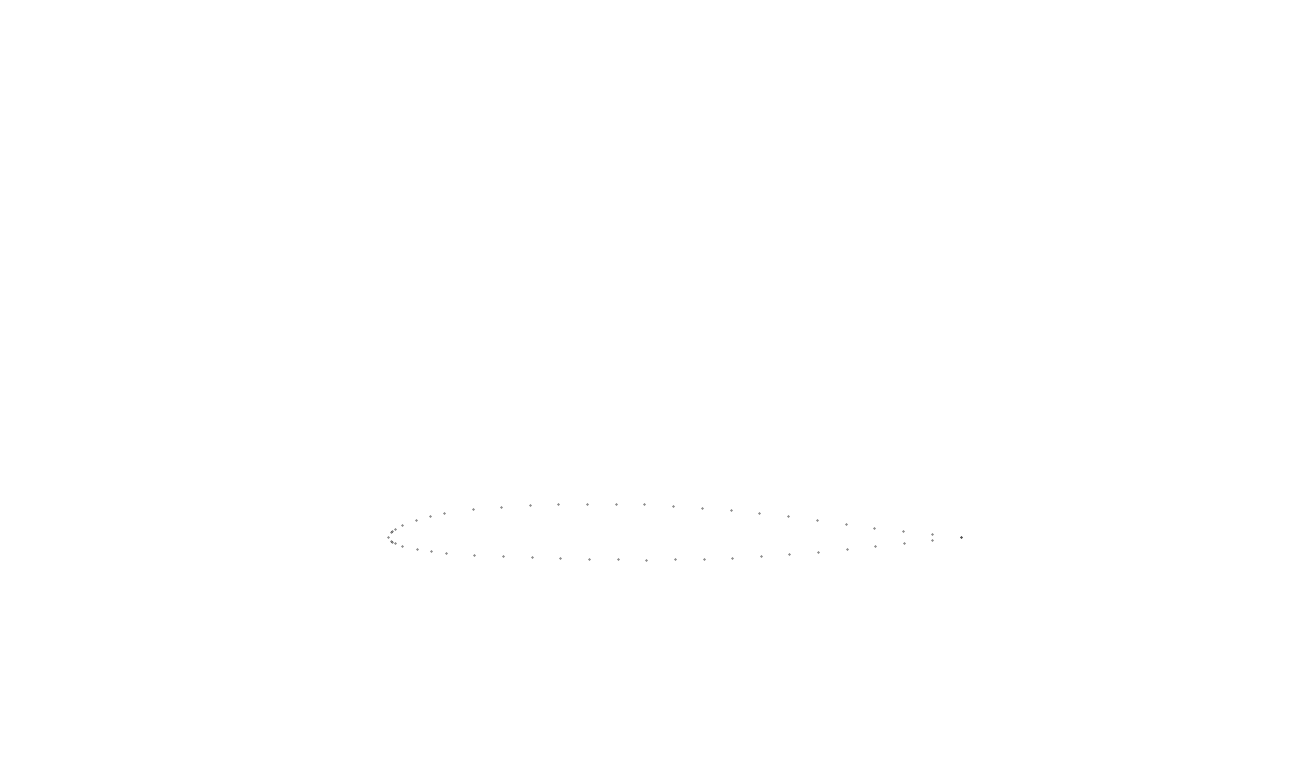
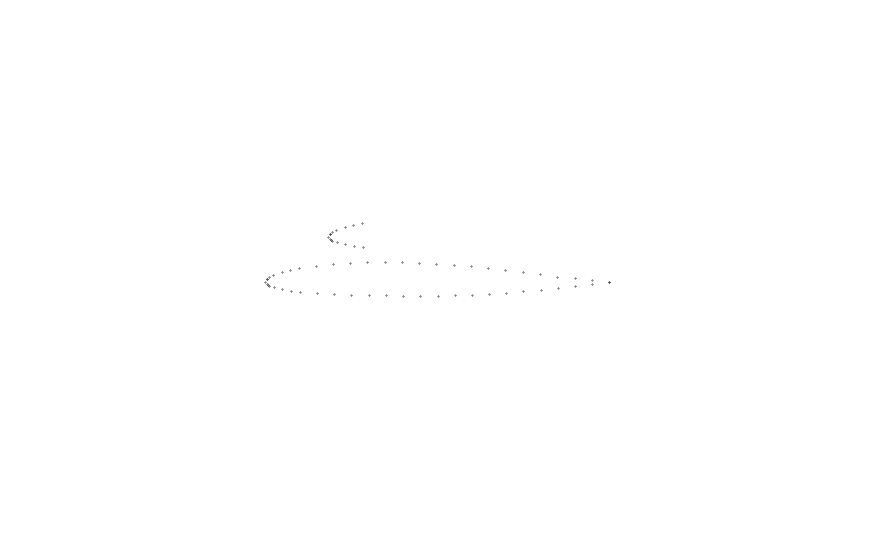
part: (521, 447) -> (345, 228), added

